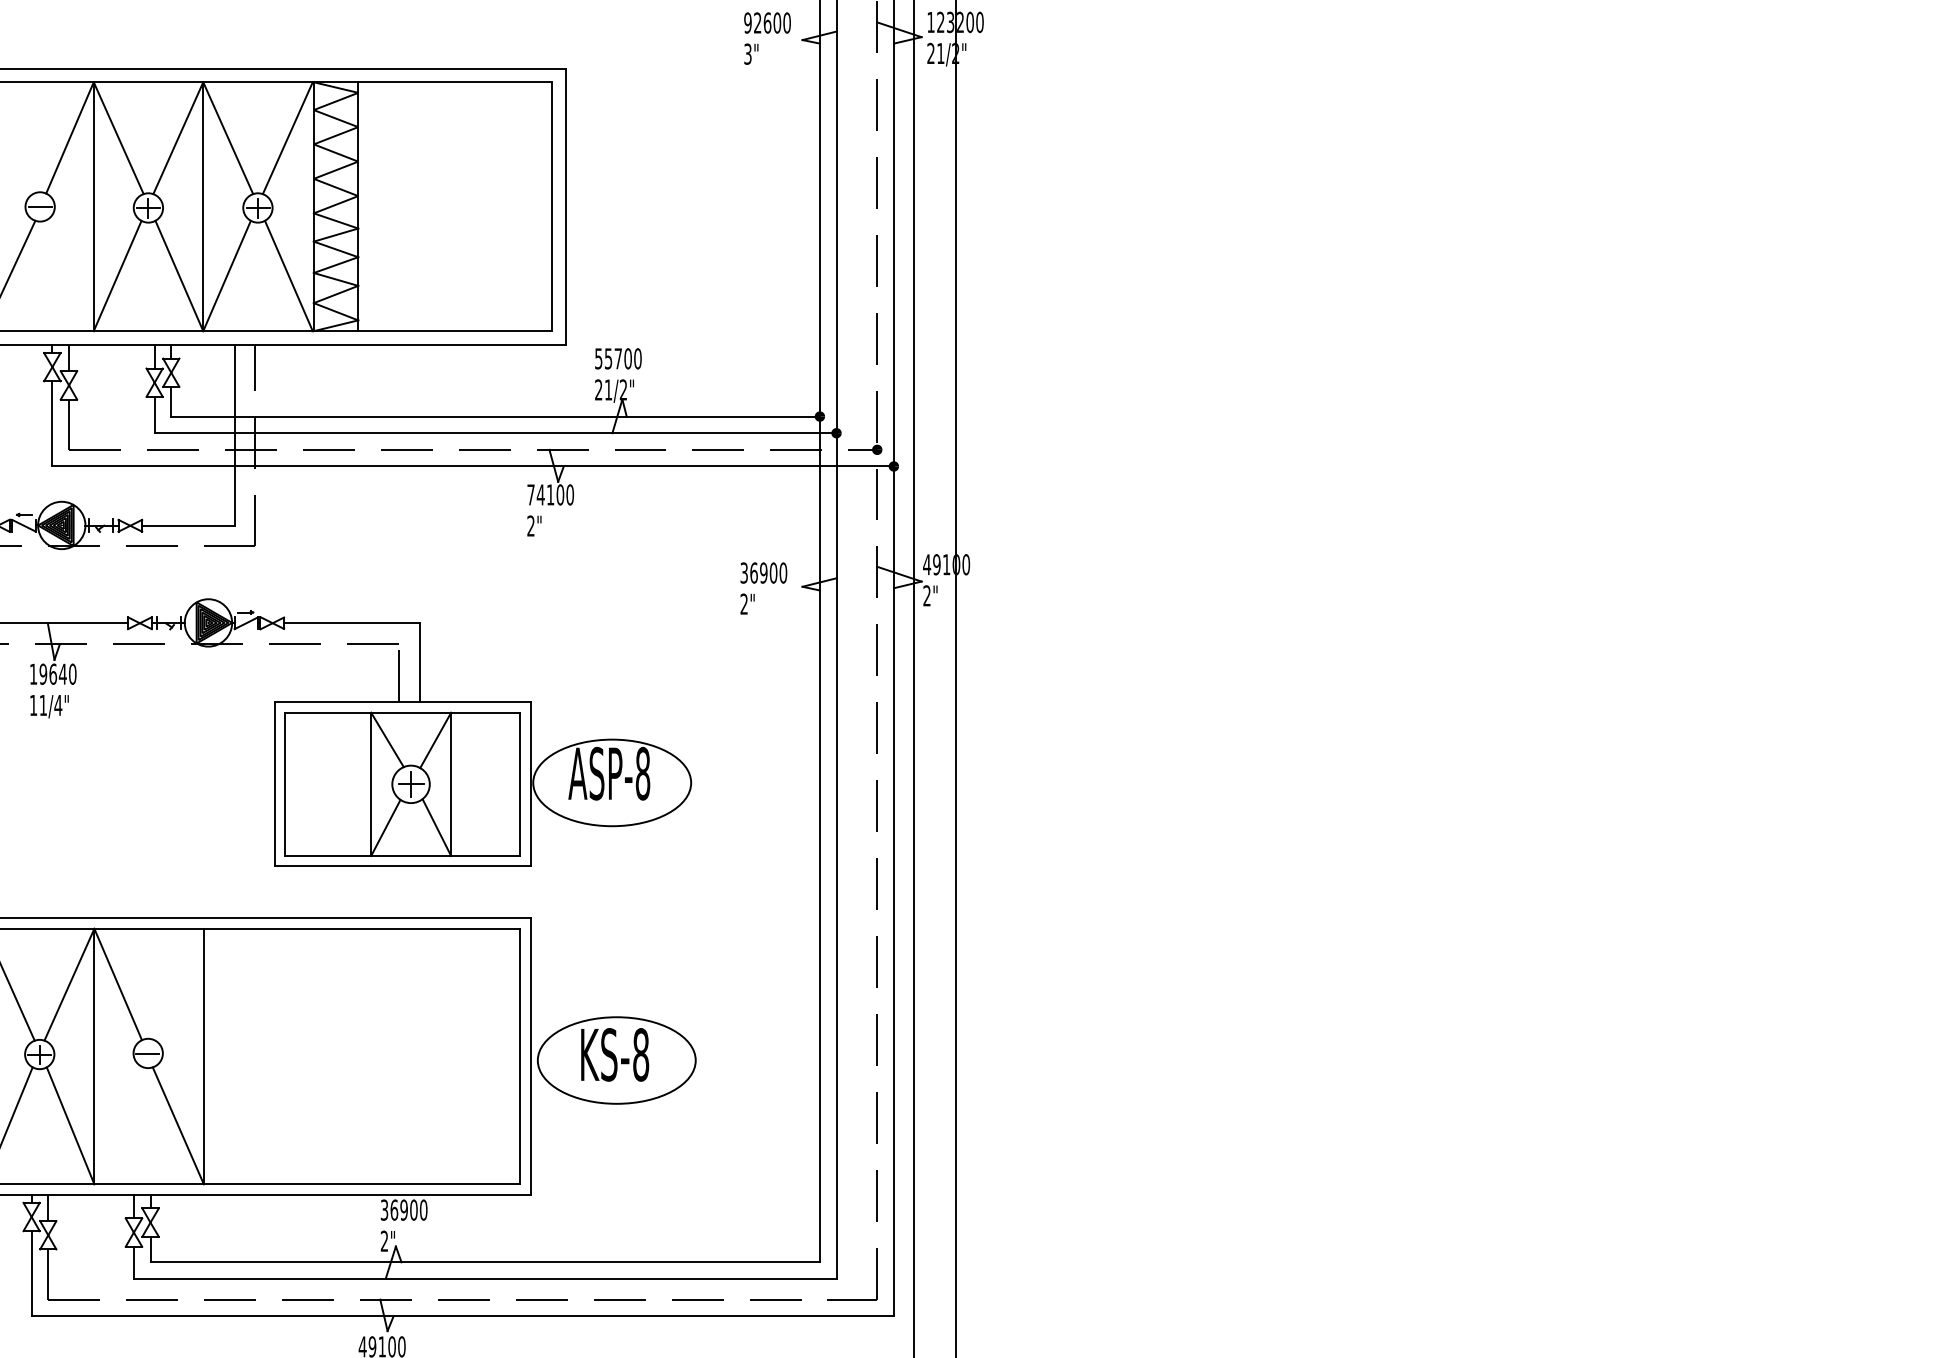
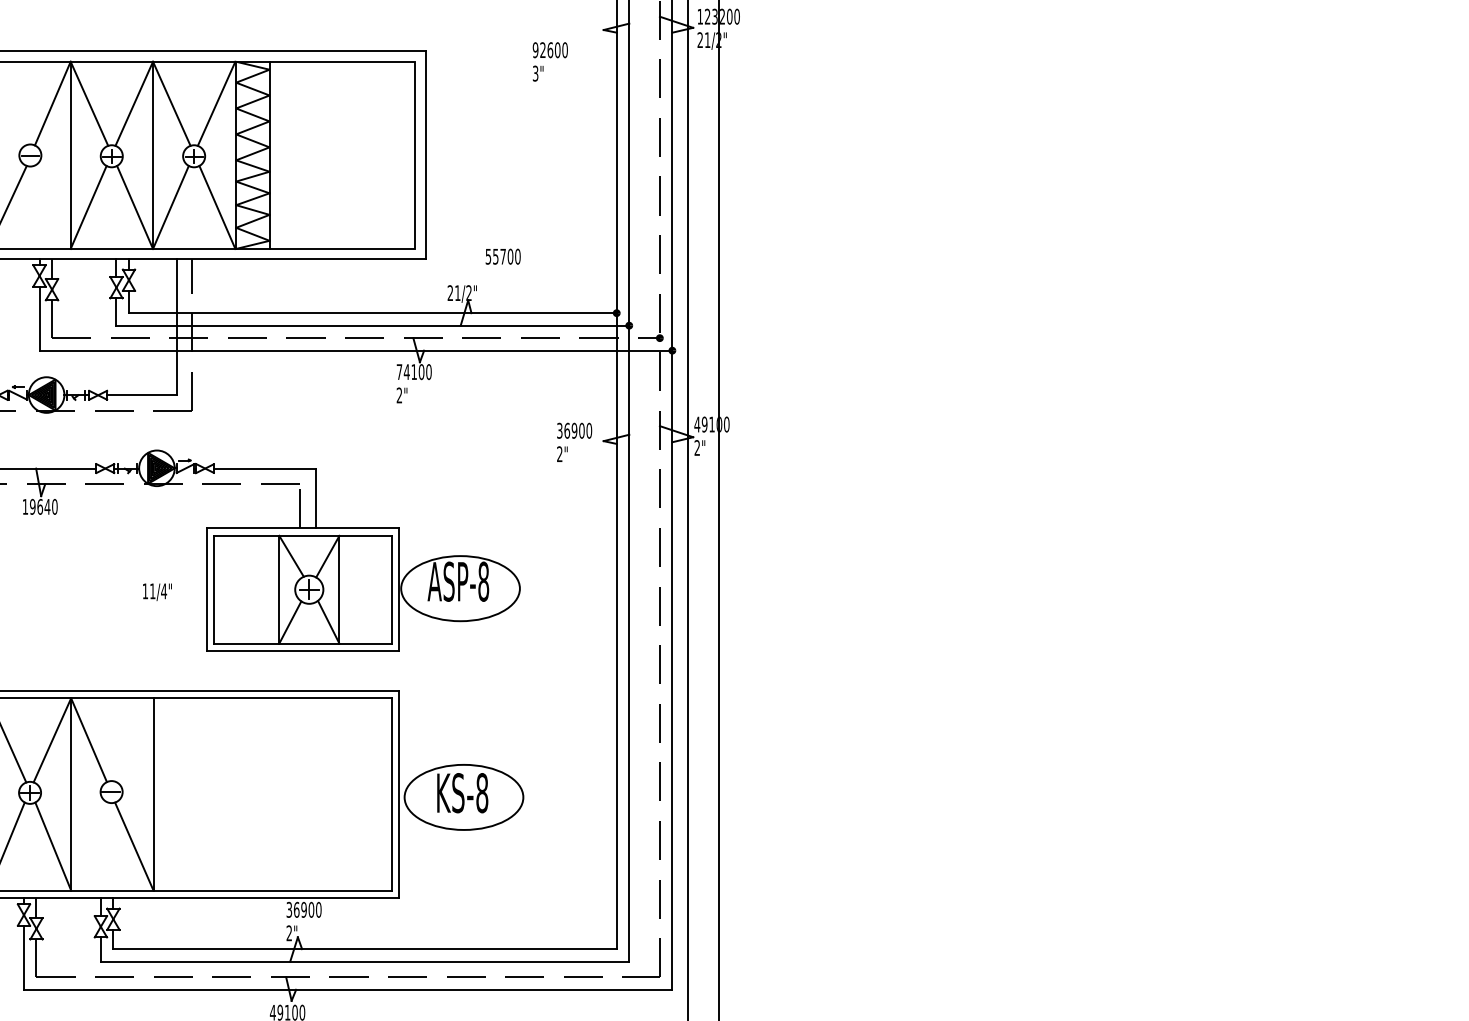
text: (766, 38) -> (549, 61), moved
text: (617, 358) -> (502, 256), moved
text: (49, 705) -> (157, 591), moved

